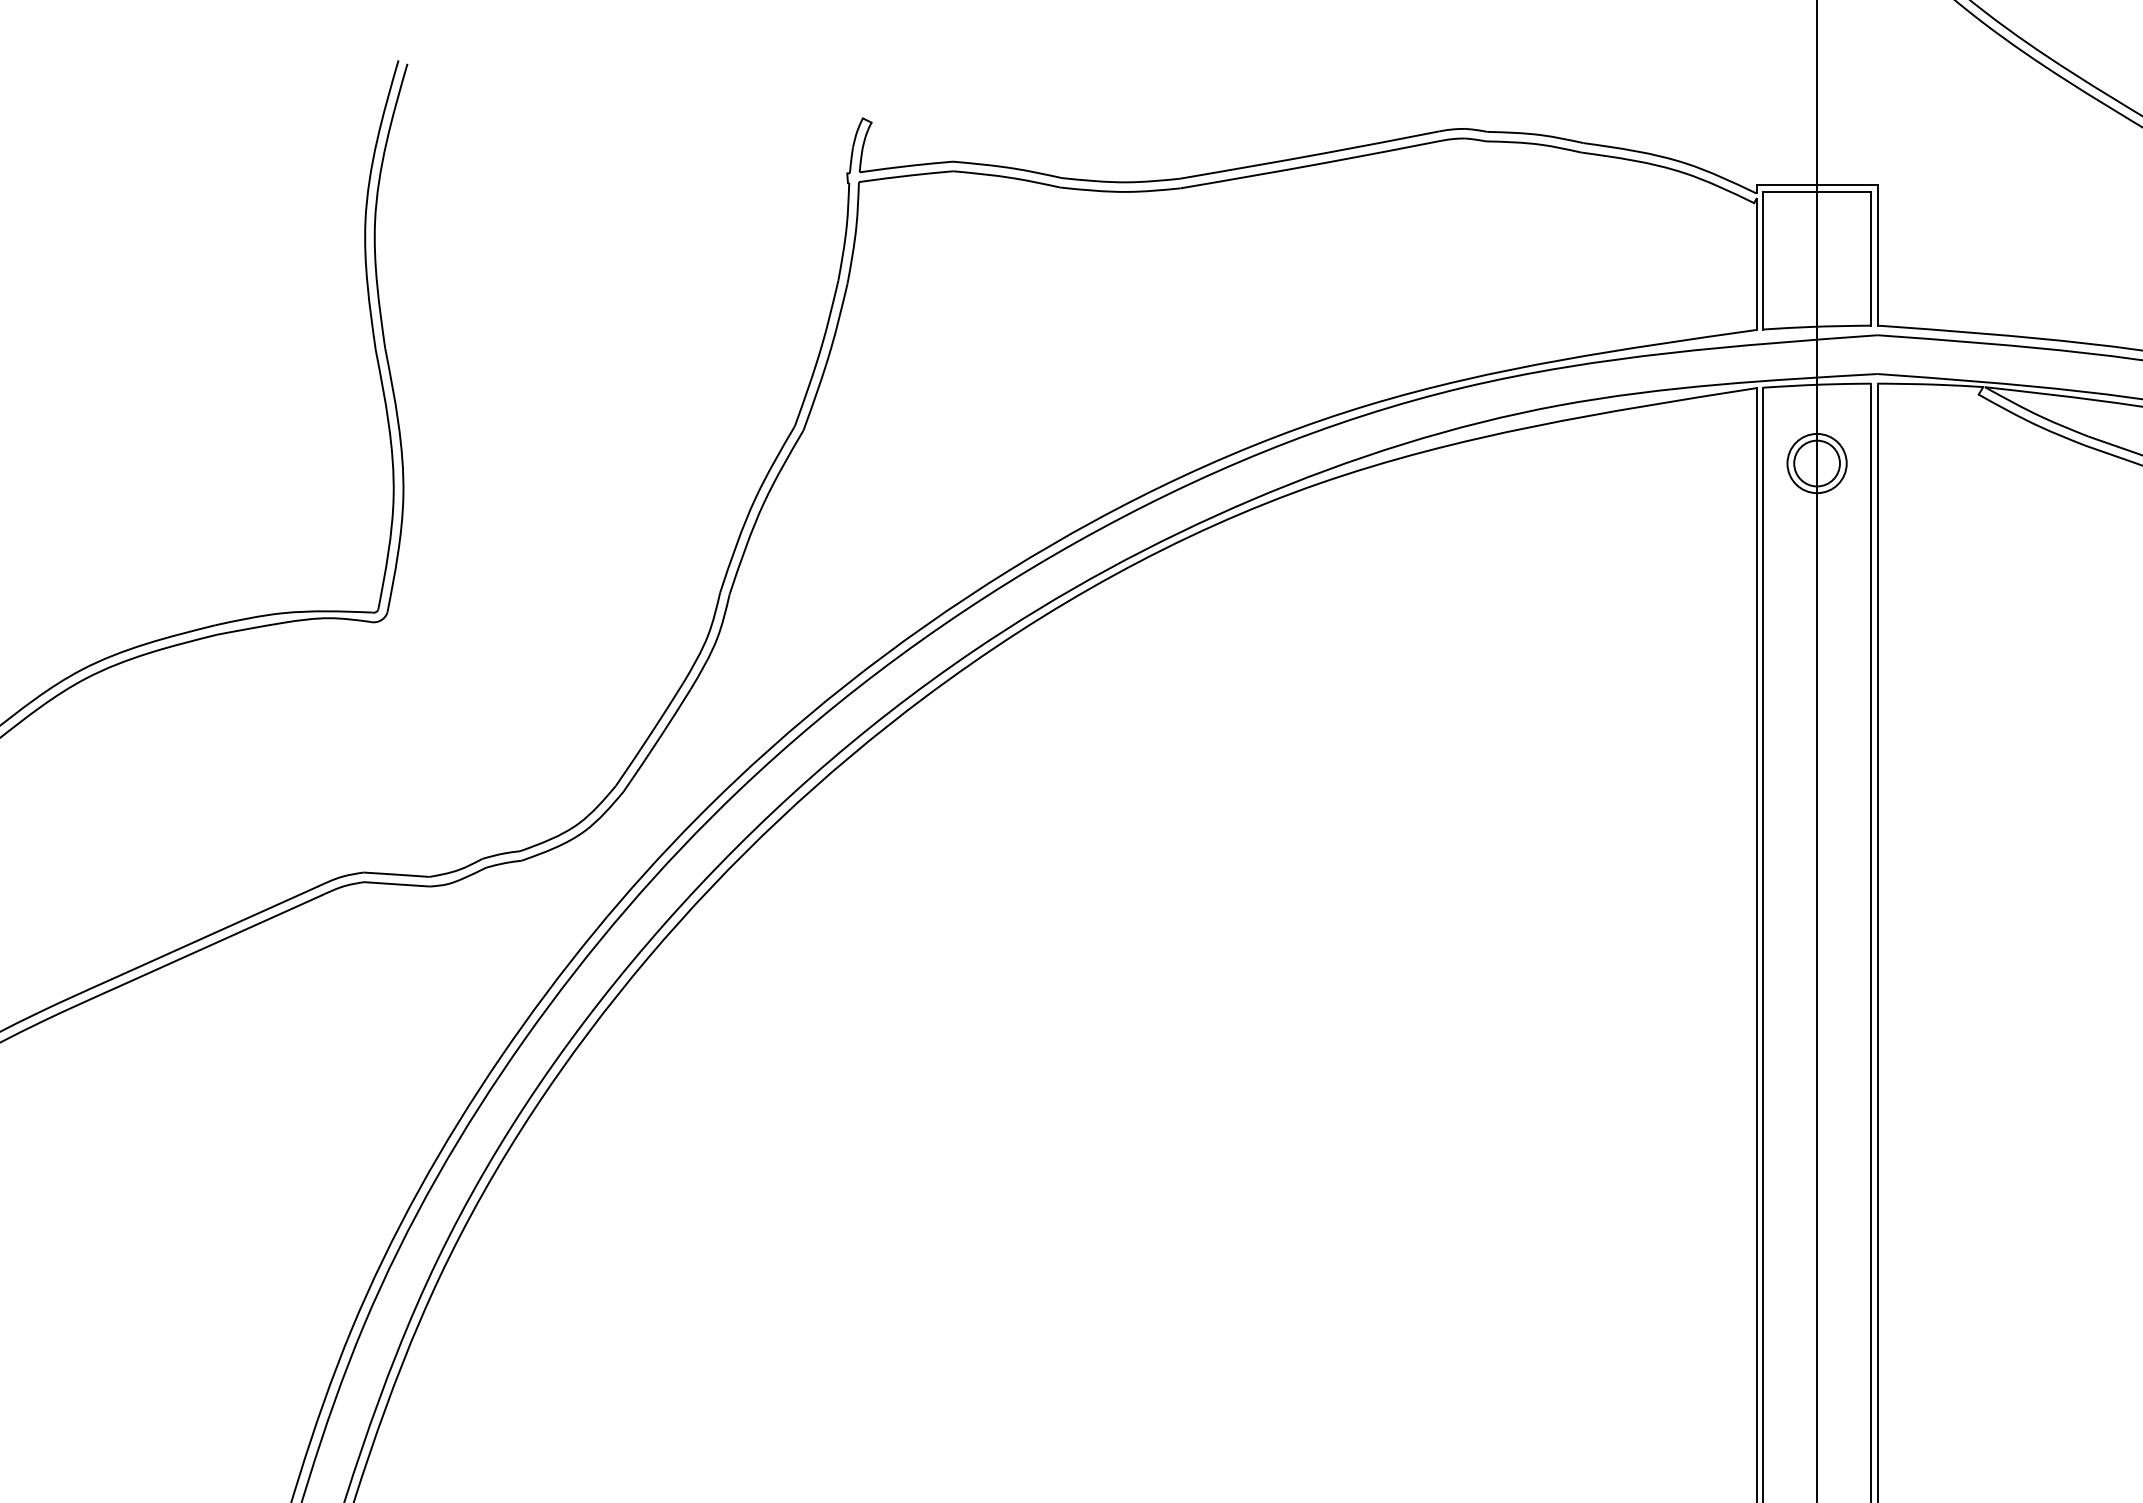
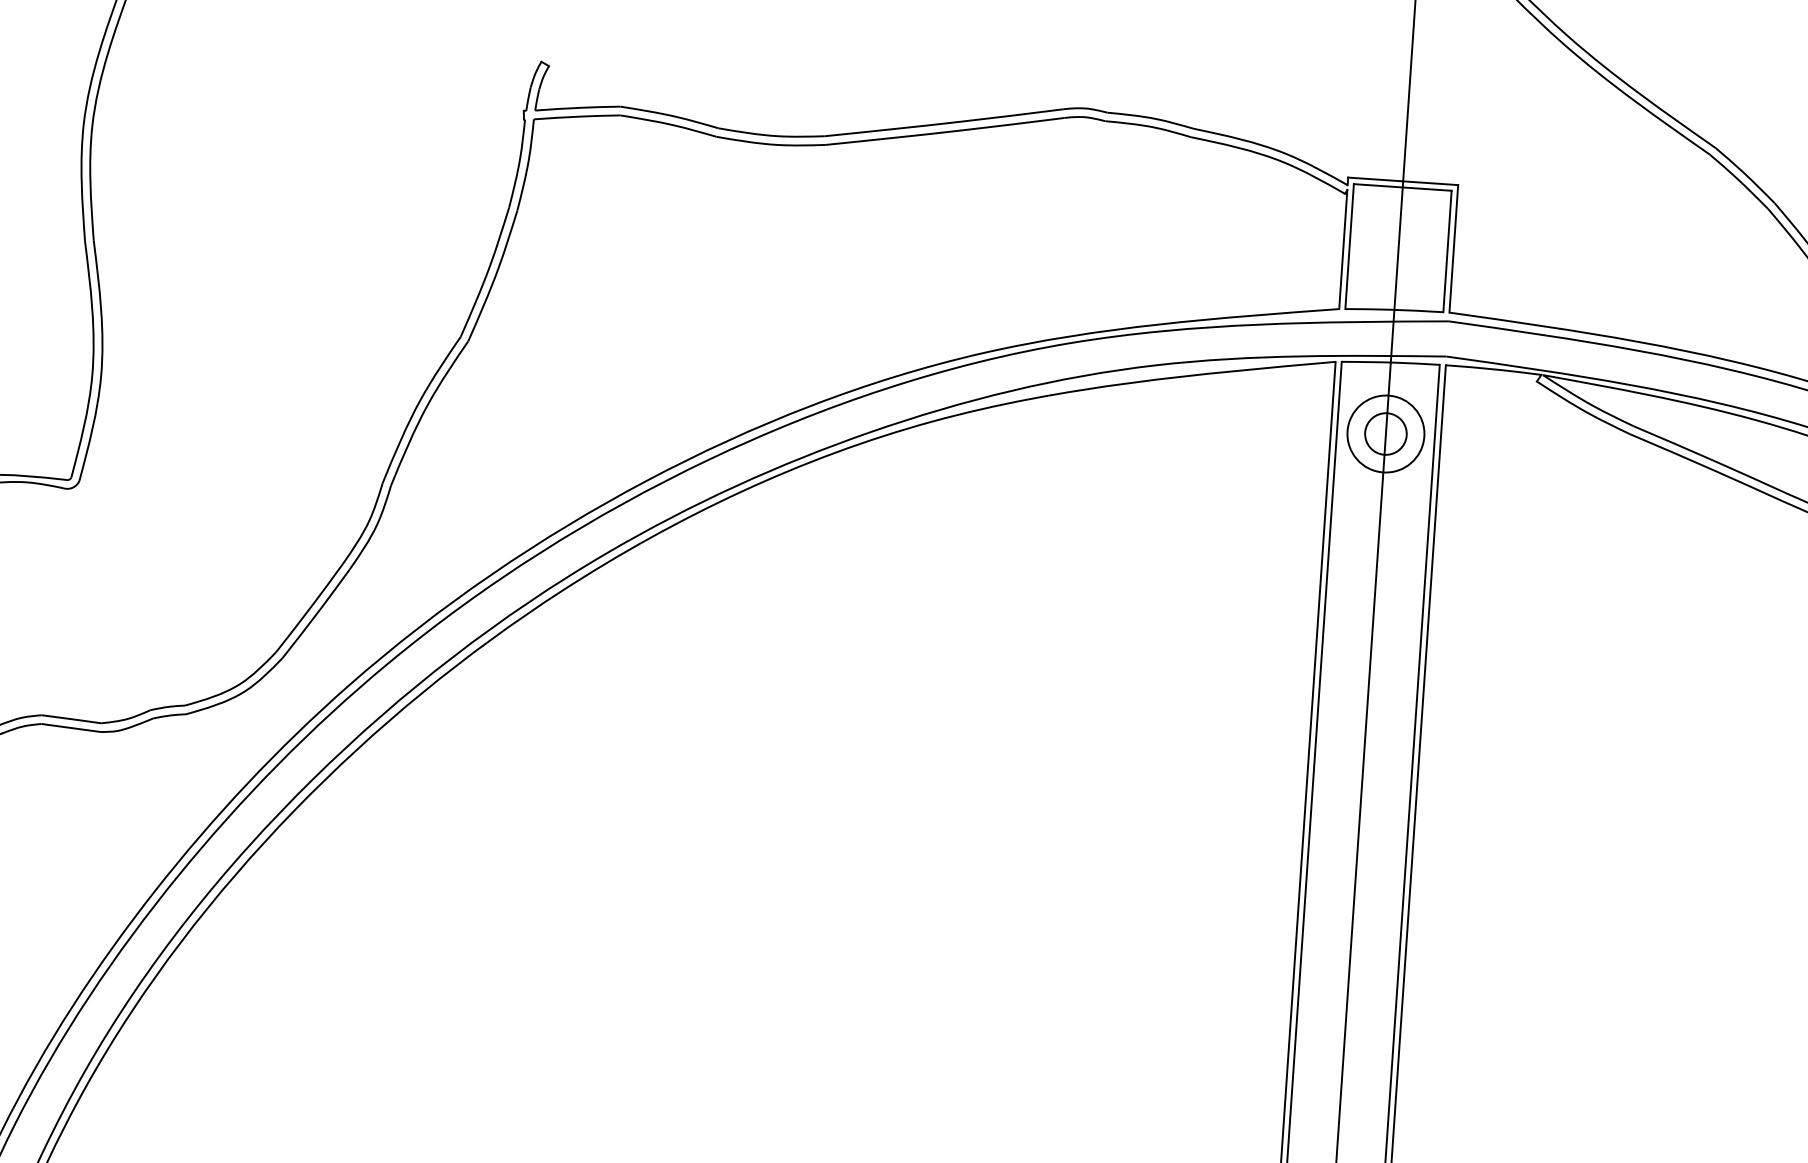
circle: (1816, 463) -> (1385, 433), size x1.43

